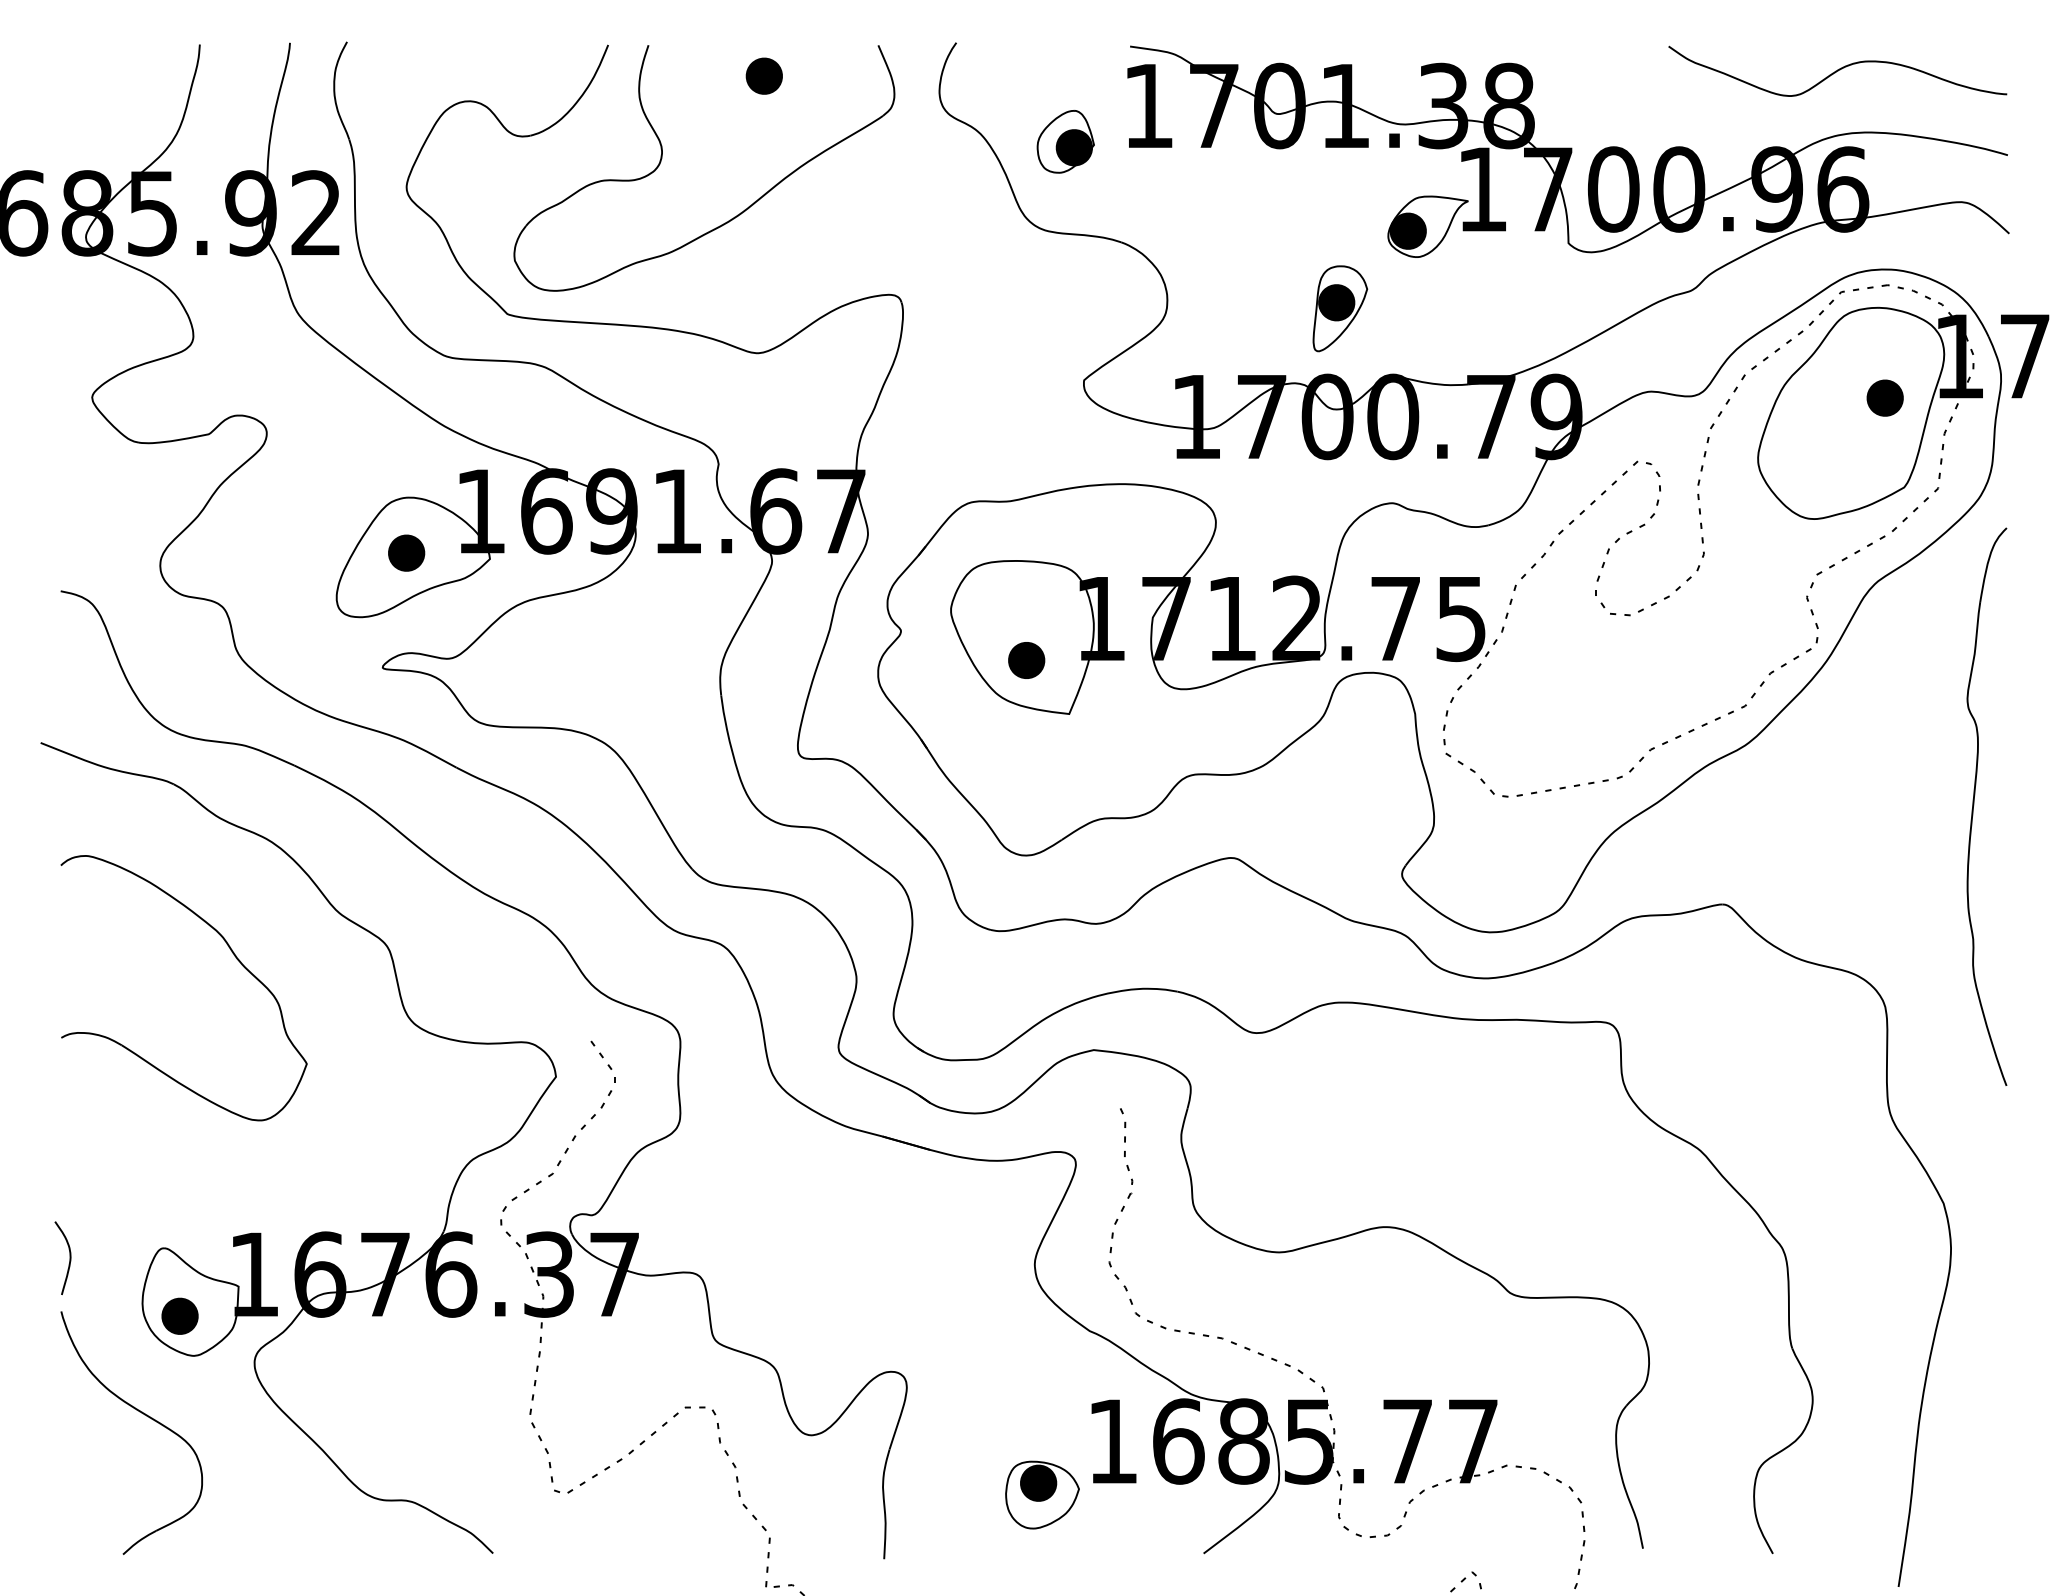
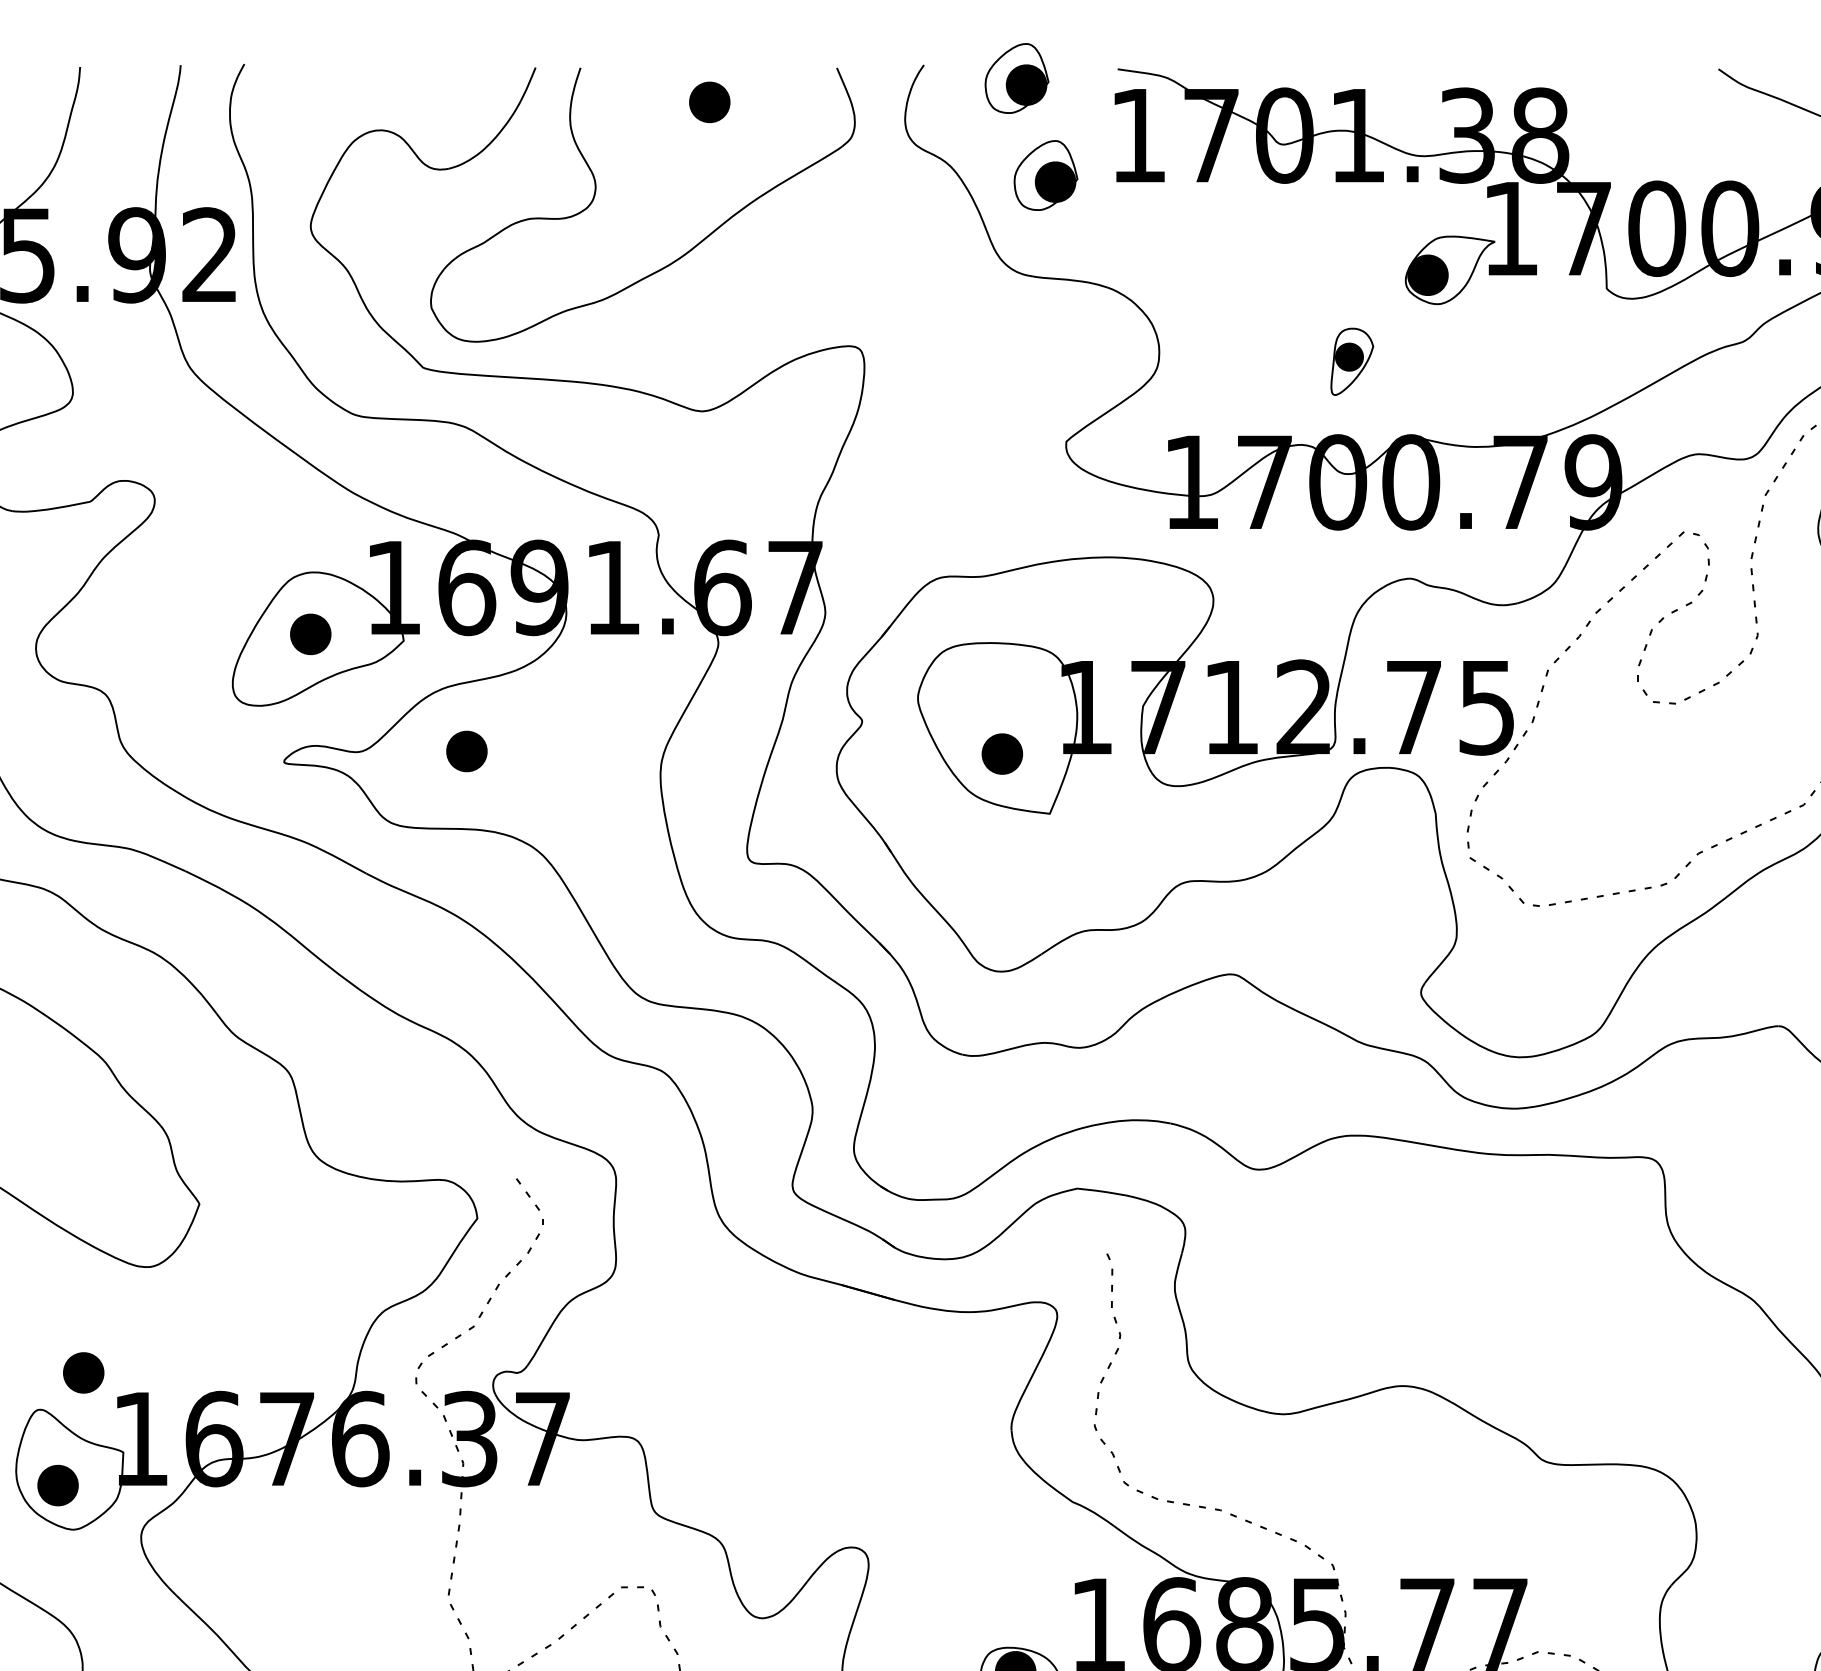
part: (1039, 54) -> (1016, 78), added
part: (1340, 308) -> (1352, 361), size x0.7
part: (546, 657) -> (466, 750), added
part: (202, 1214) -> (83, 1372), added

